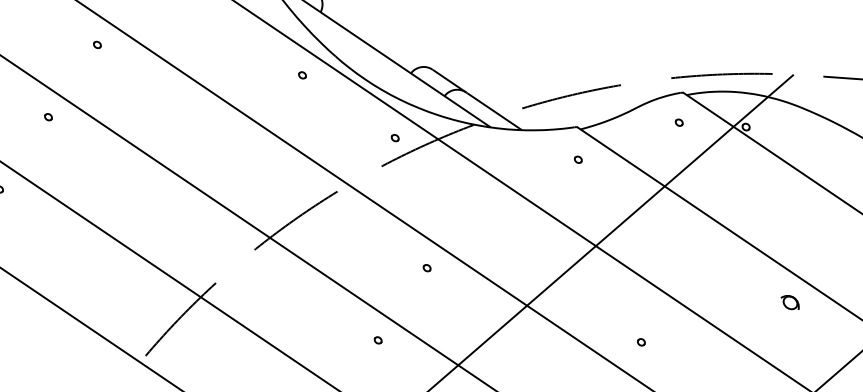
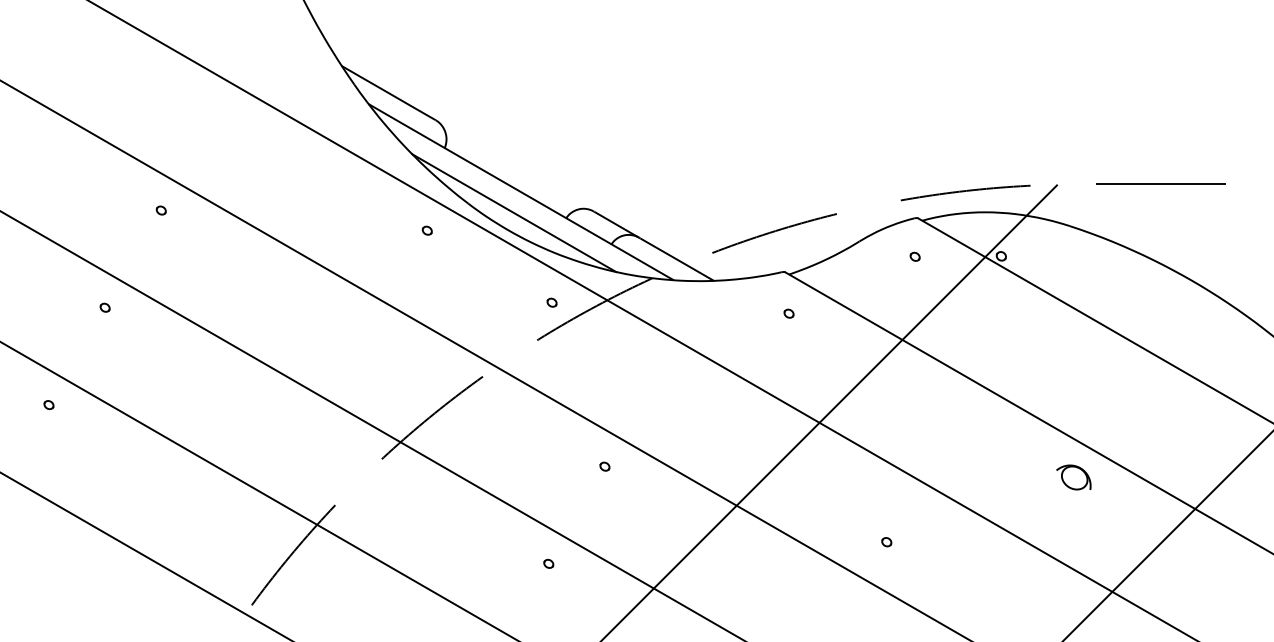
line: (371, 66) -> (514, 213), added
part: (789, 302) -> (1073, 477), size x1.43

